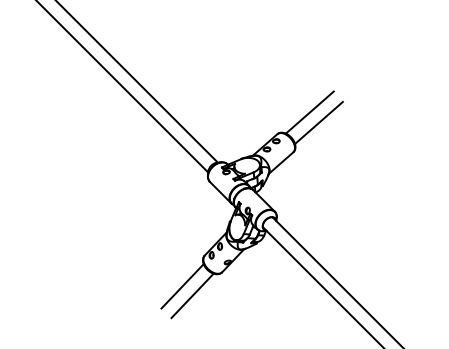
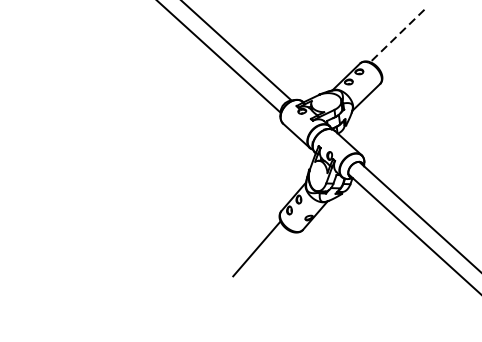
line: (309, 112) -> (396, 35), solid -> dashed
line: (318, 122) -> (408, 47), removed
line: (192, 295) -> (269, 259), removed

